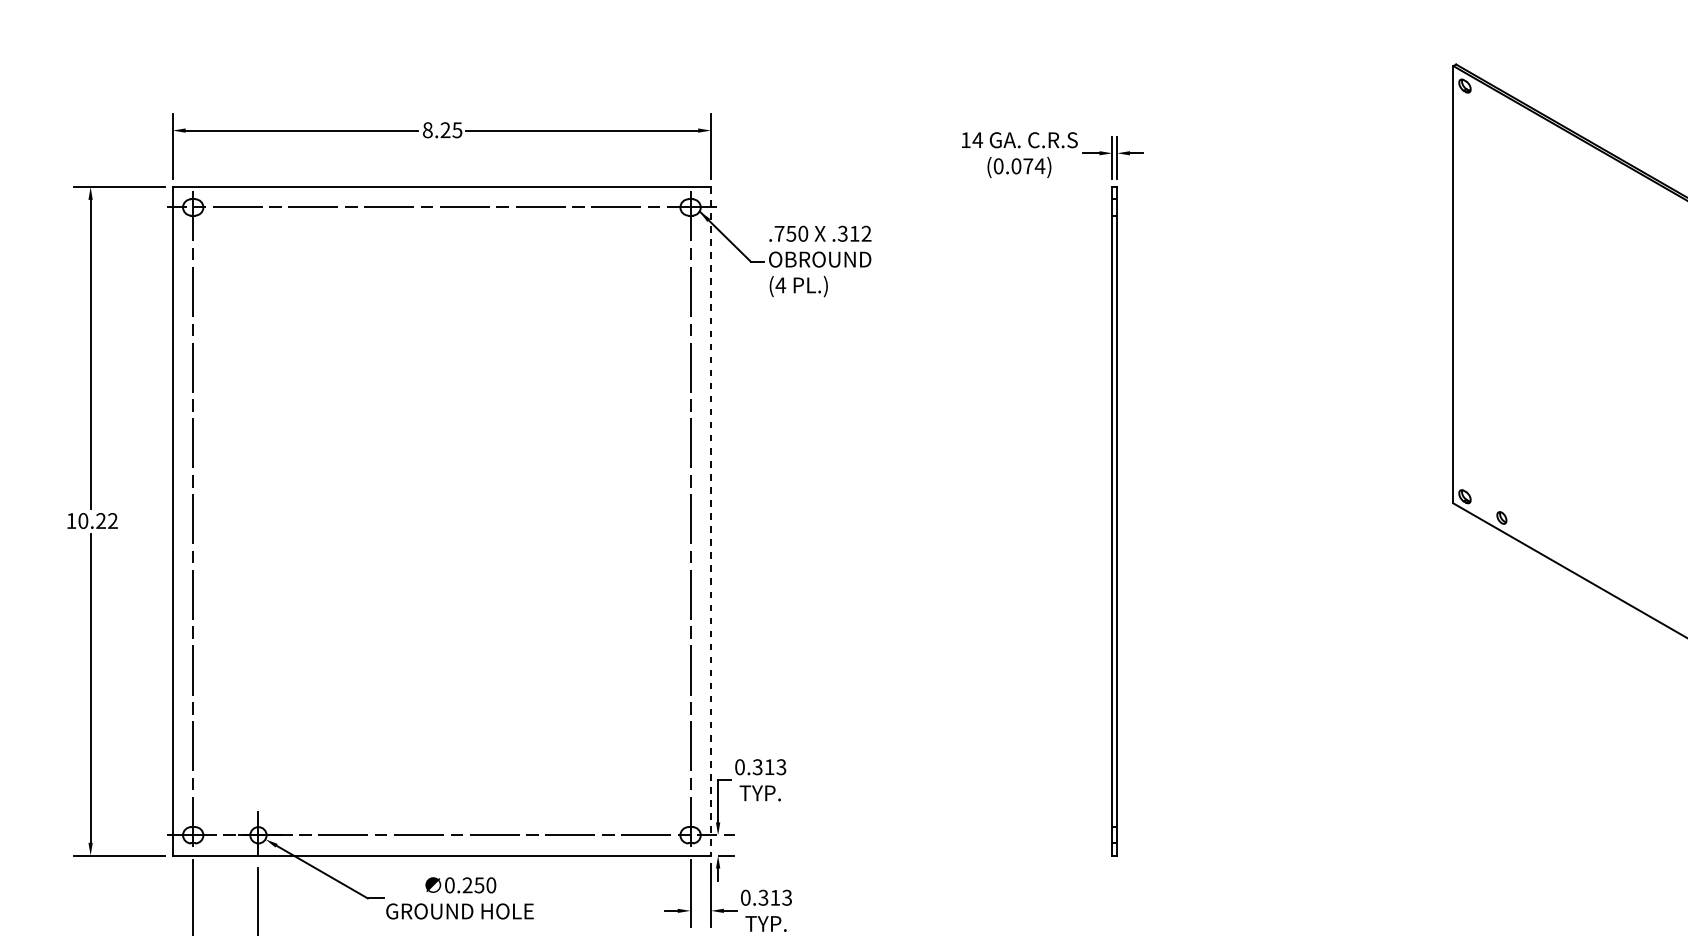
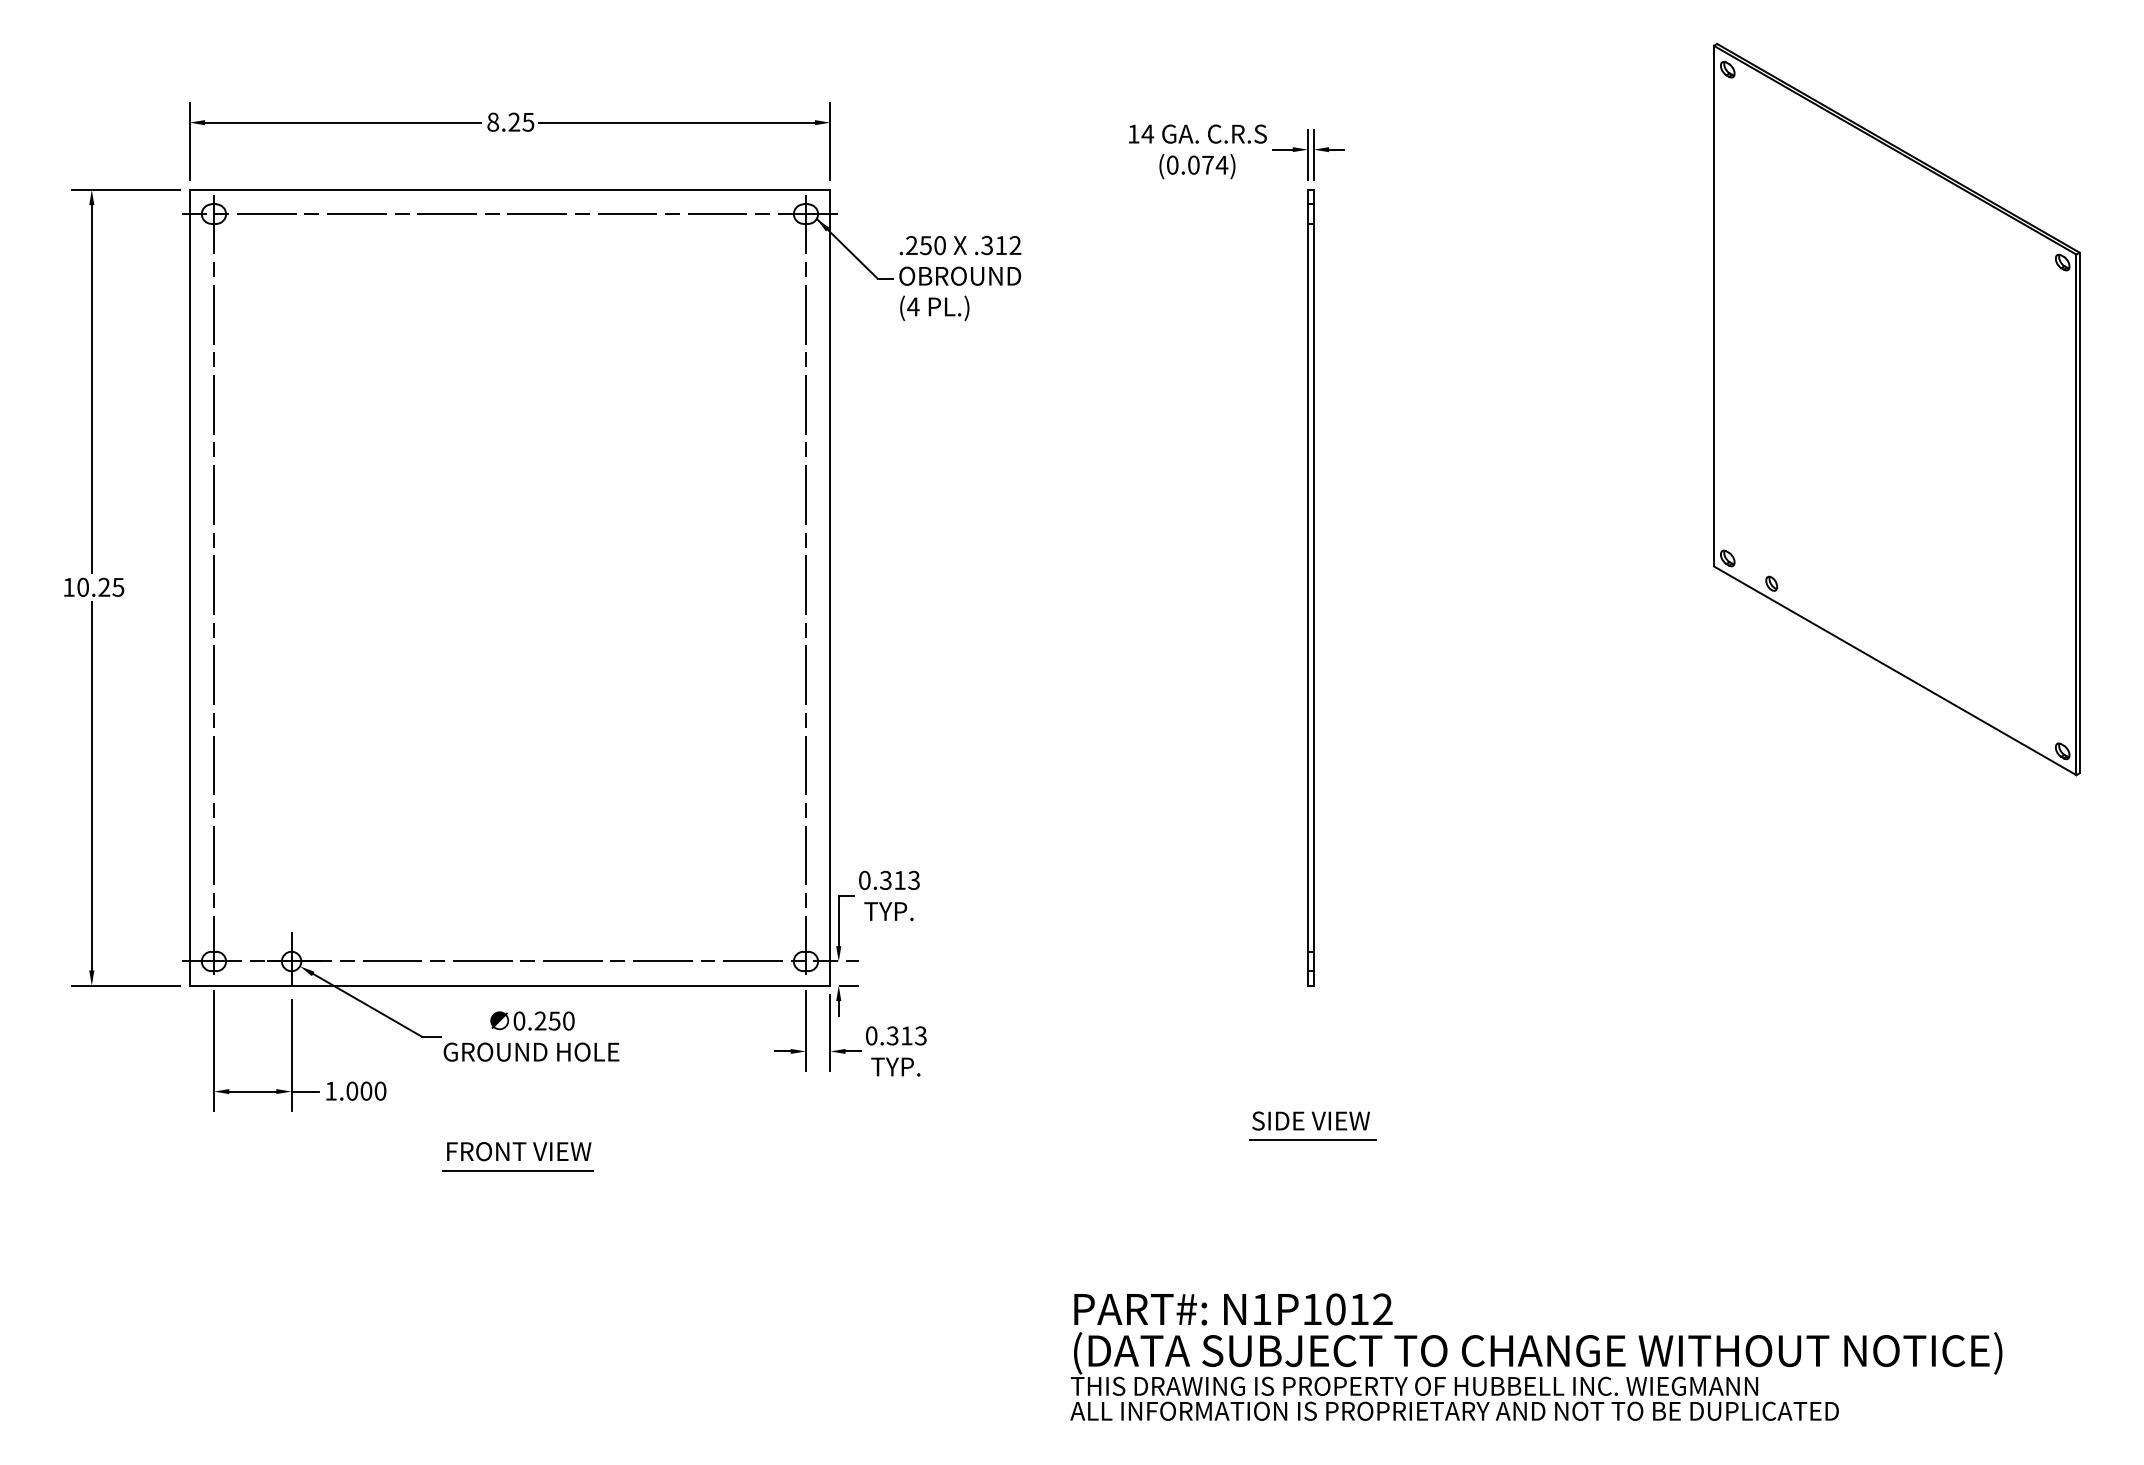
text: (779, 233) -> (911, 245), .750 -> .250
text: (113, 520) -> (118, 586), 10.22 -> 10.25
line: (711, 521) -> (830, 587), dashed -> solid

